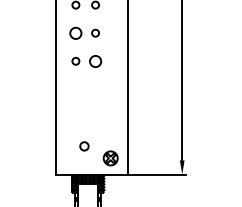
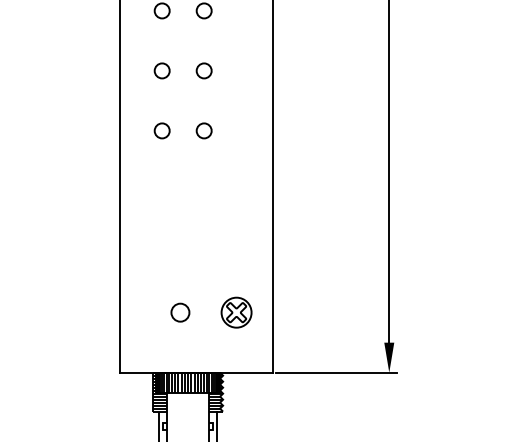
circle: (75, 32) -> (161, 69), size x0.62
circle: (95, 60) -> (204, 129), size x0.62
part: (110, 158) -> (236, 312), moved

